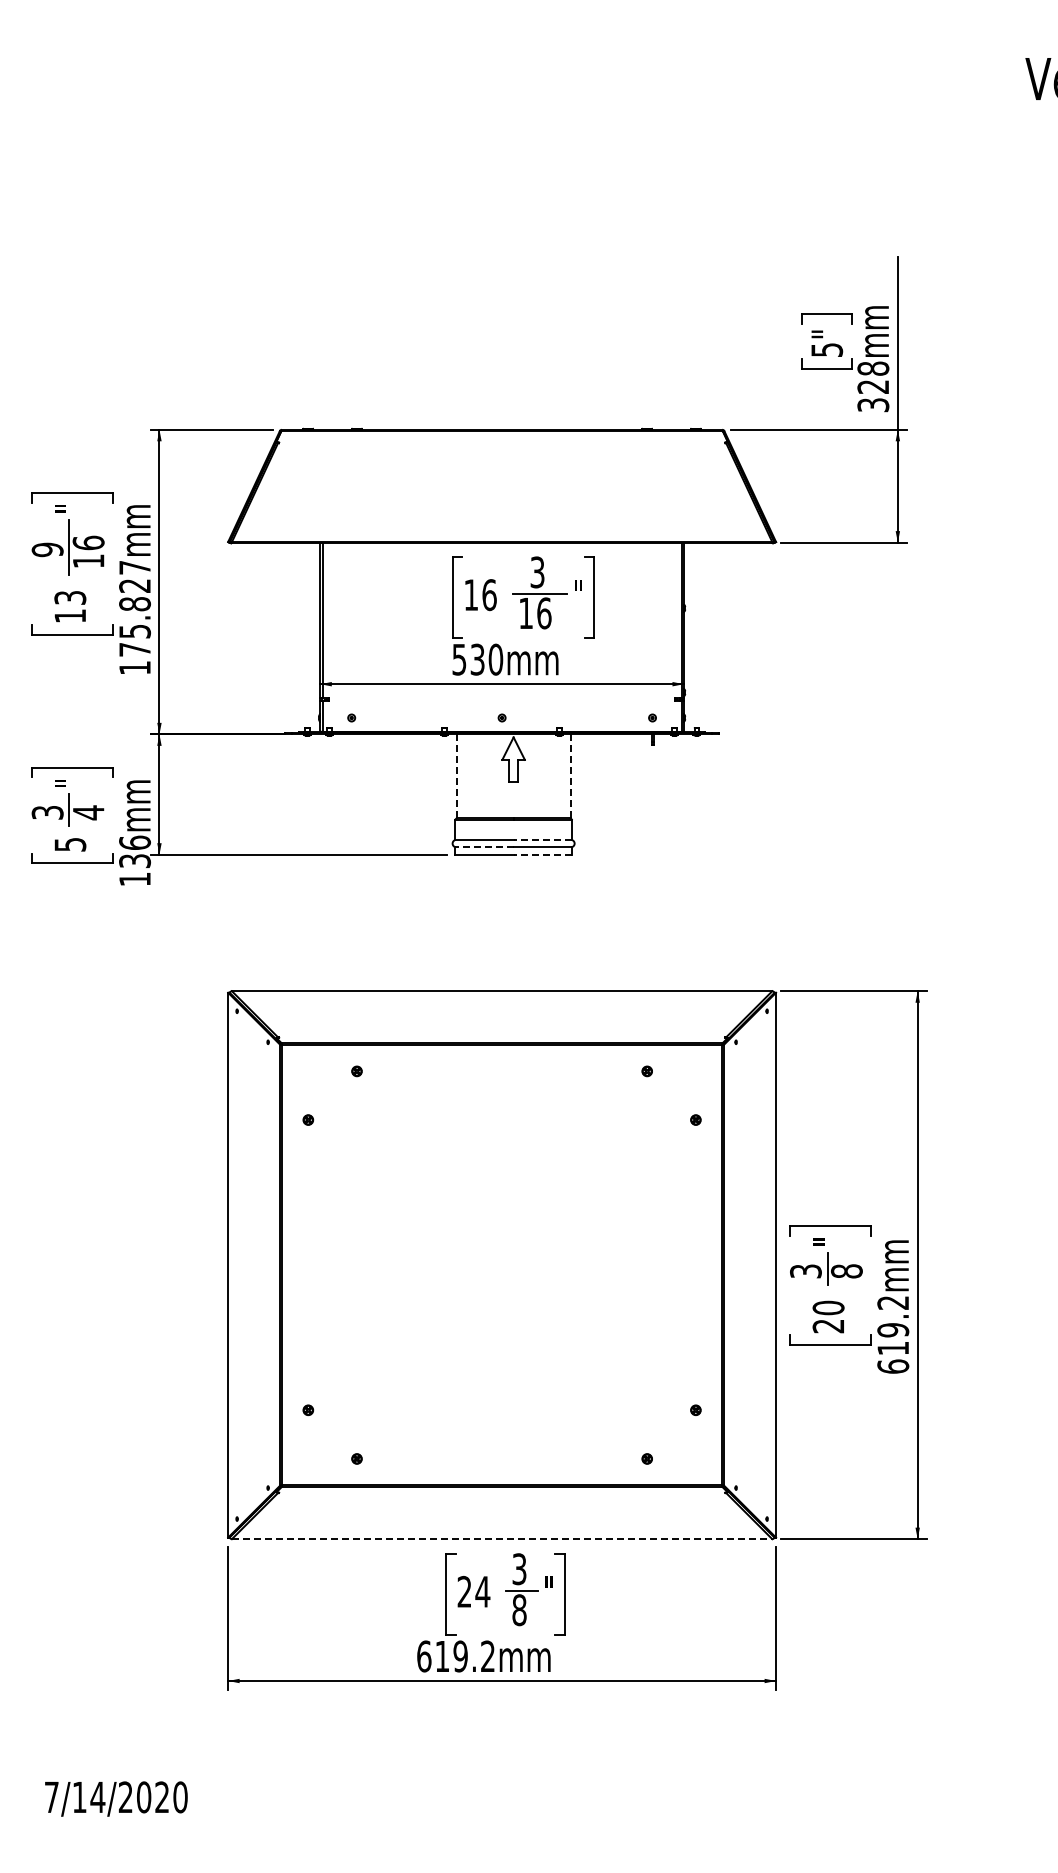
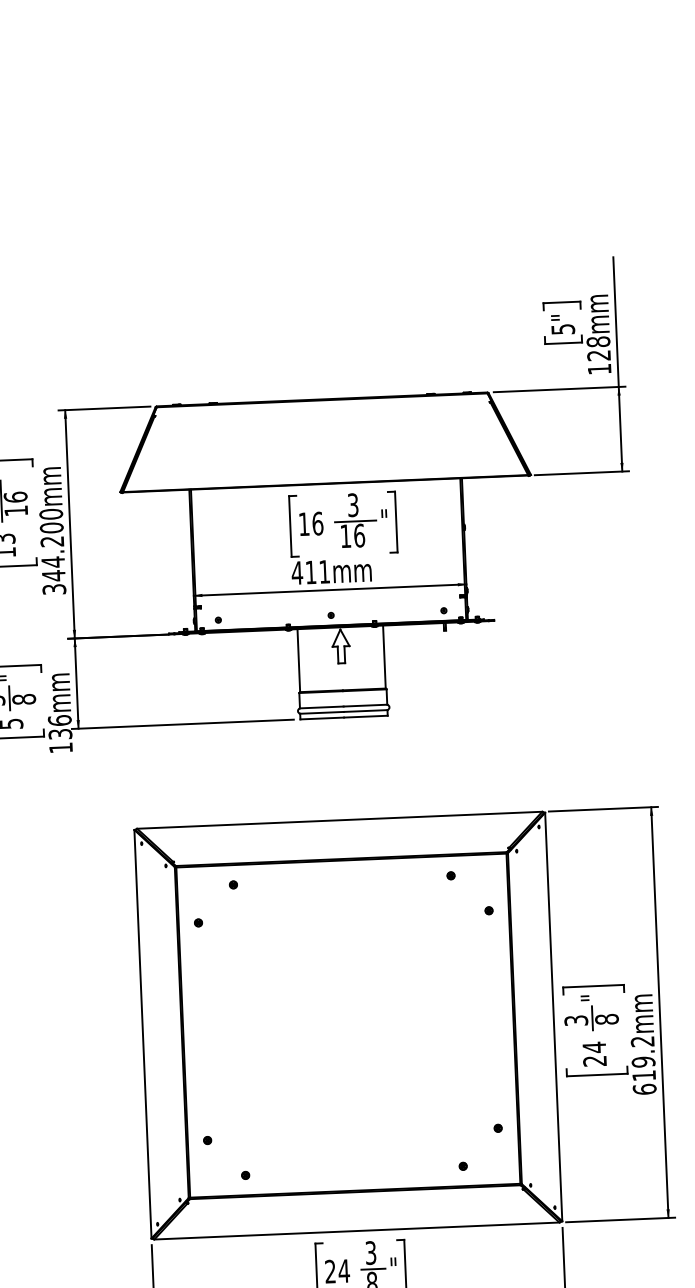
text: (873, 405) -> (599, 369), 328mm -> 128mm
text: (135, 617) -> (53, 551), 175.827mm -> 344.200mm
text: (477, 659) -> (310, 572), 530mm -> 411mm
line: (570, 775) -> (384, 656), dashed -> solid
line: (456, 776) -> (298, 660), dashed -> solid
text: (88, 812) -> (24, 699), 4 -> 8
line: (542, 840) -> (365, 706), dashed -> solid
line: (484, 847) -> (322, 713), dashed -> solid
line: (542, 854) -> (365, 716), dashed -> solid
text: (828, 1307) -> (594, 1047), 20 -> 24
line: (502, 1539) -> (357, 1231), dashed -> solid

